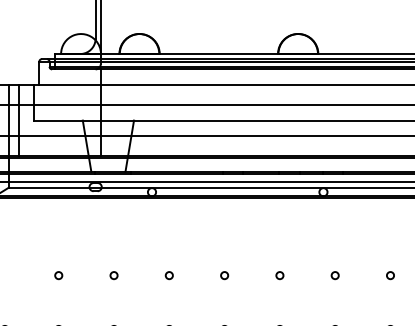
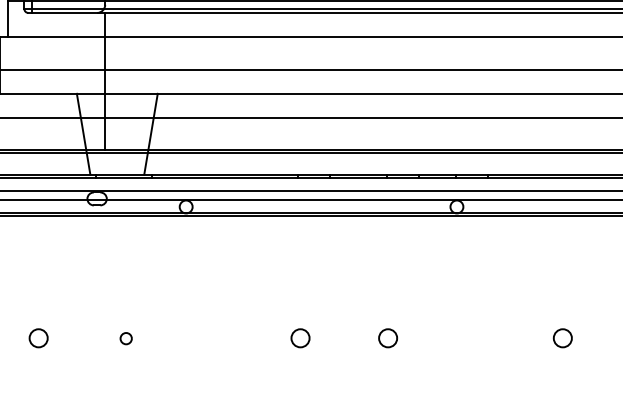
circle: (58, 275) -> (38, 338), size x1.6
circle: (168, 275) -> (212, 338), removed
circle: (224, 275) -> (300, 338), size x1.6
circle: (279, 275) -> (387, 338), size x1.6
circle: (334, 275) -> (474, 338), removed
circle: (390, 275) -> (562, 338), size x1.6

